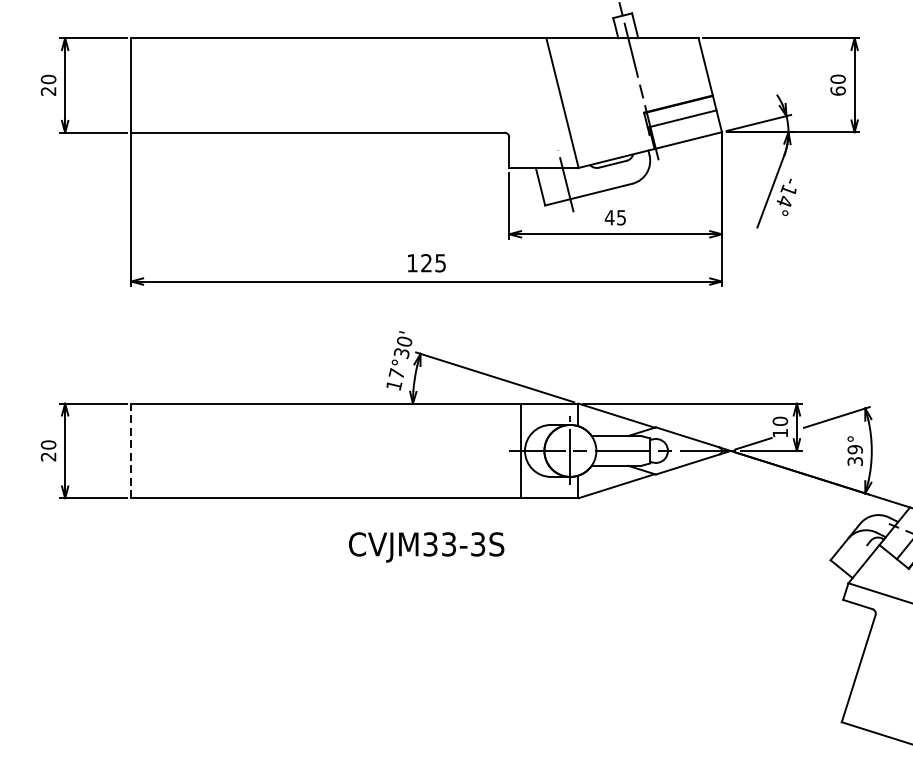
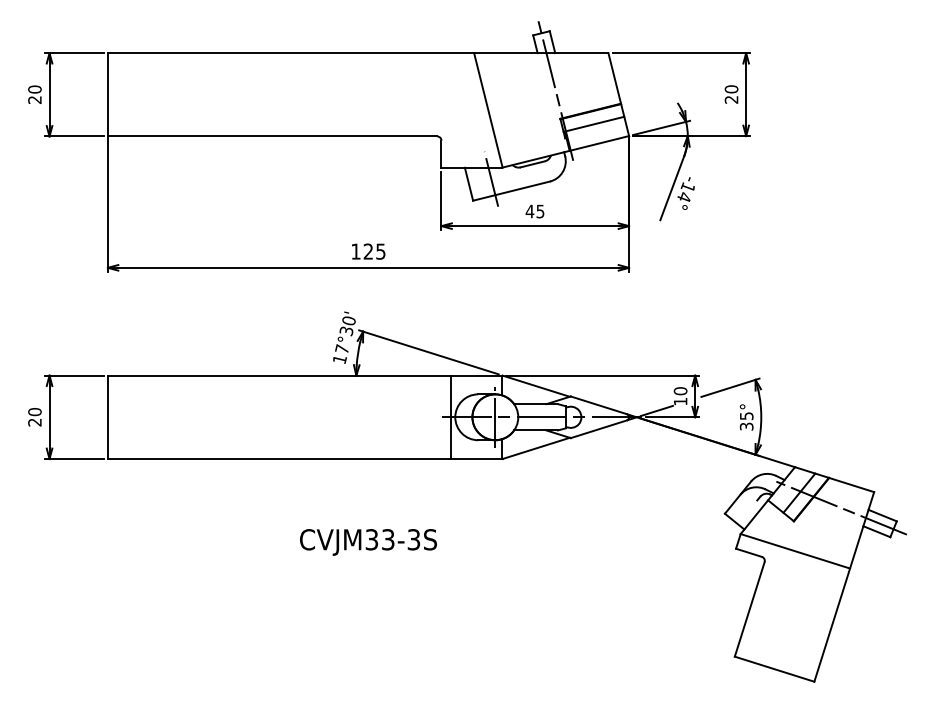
text: (838, 90) -> (731, 99), 60 -> 20
text: (855, 450) -> (746, 416), 39° -> 35°
line: (130, 451) -> (107, 417), dashed -> solid
text: (426, 547) -> (368, 542), moved

